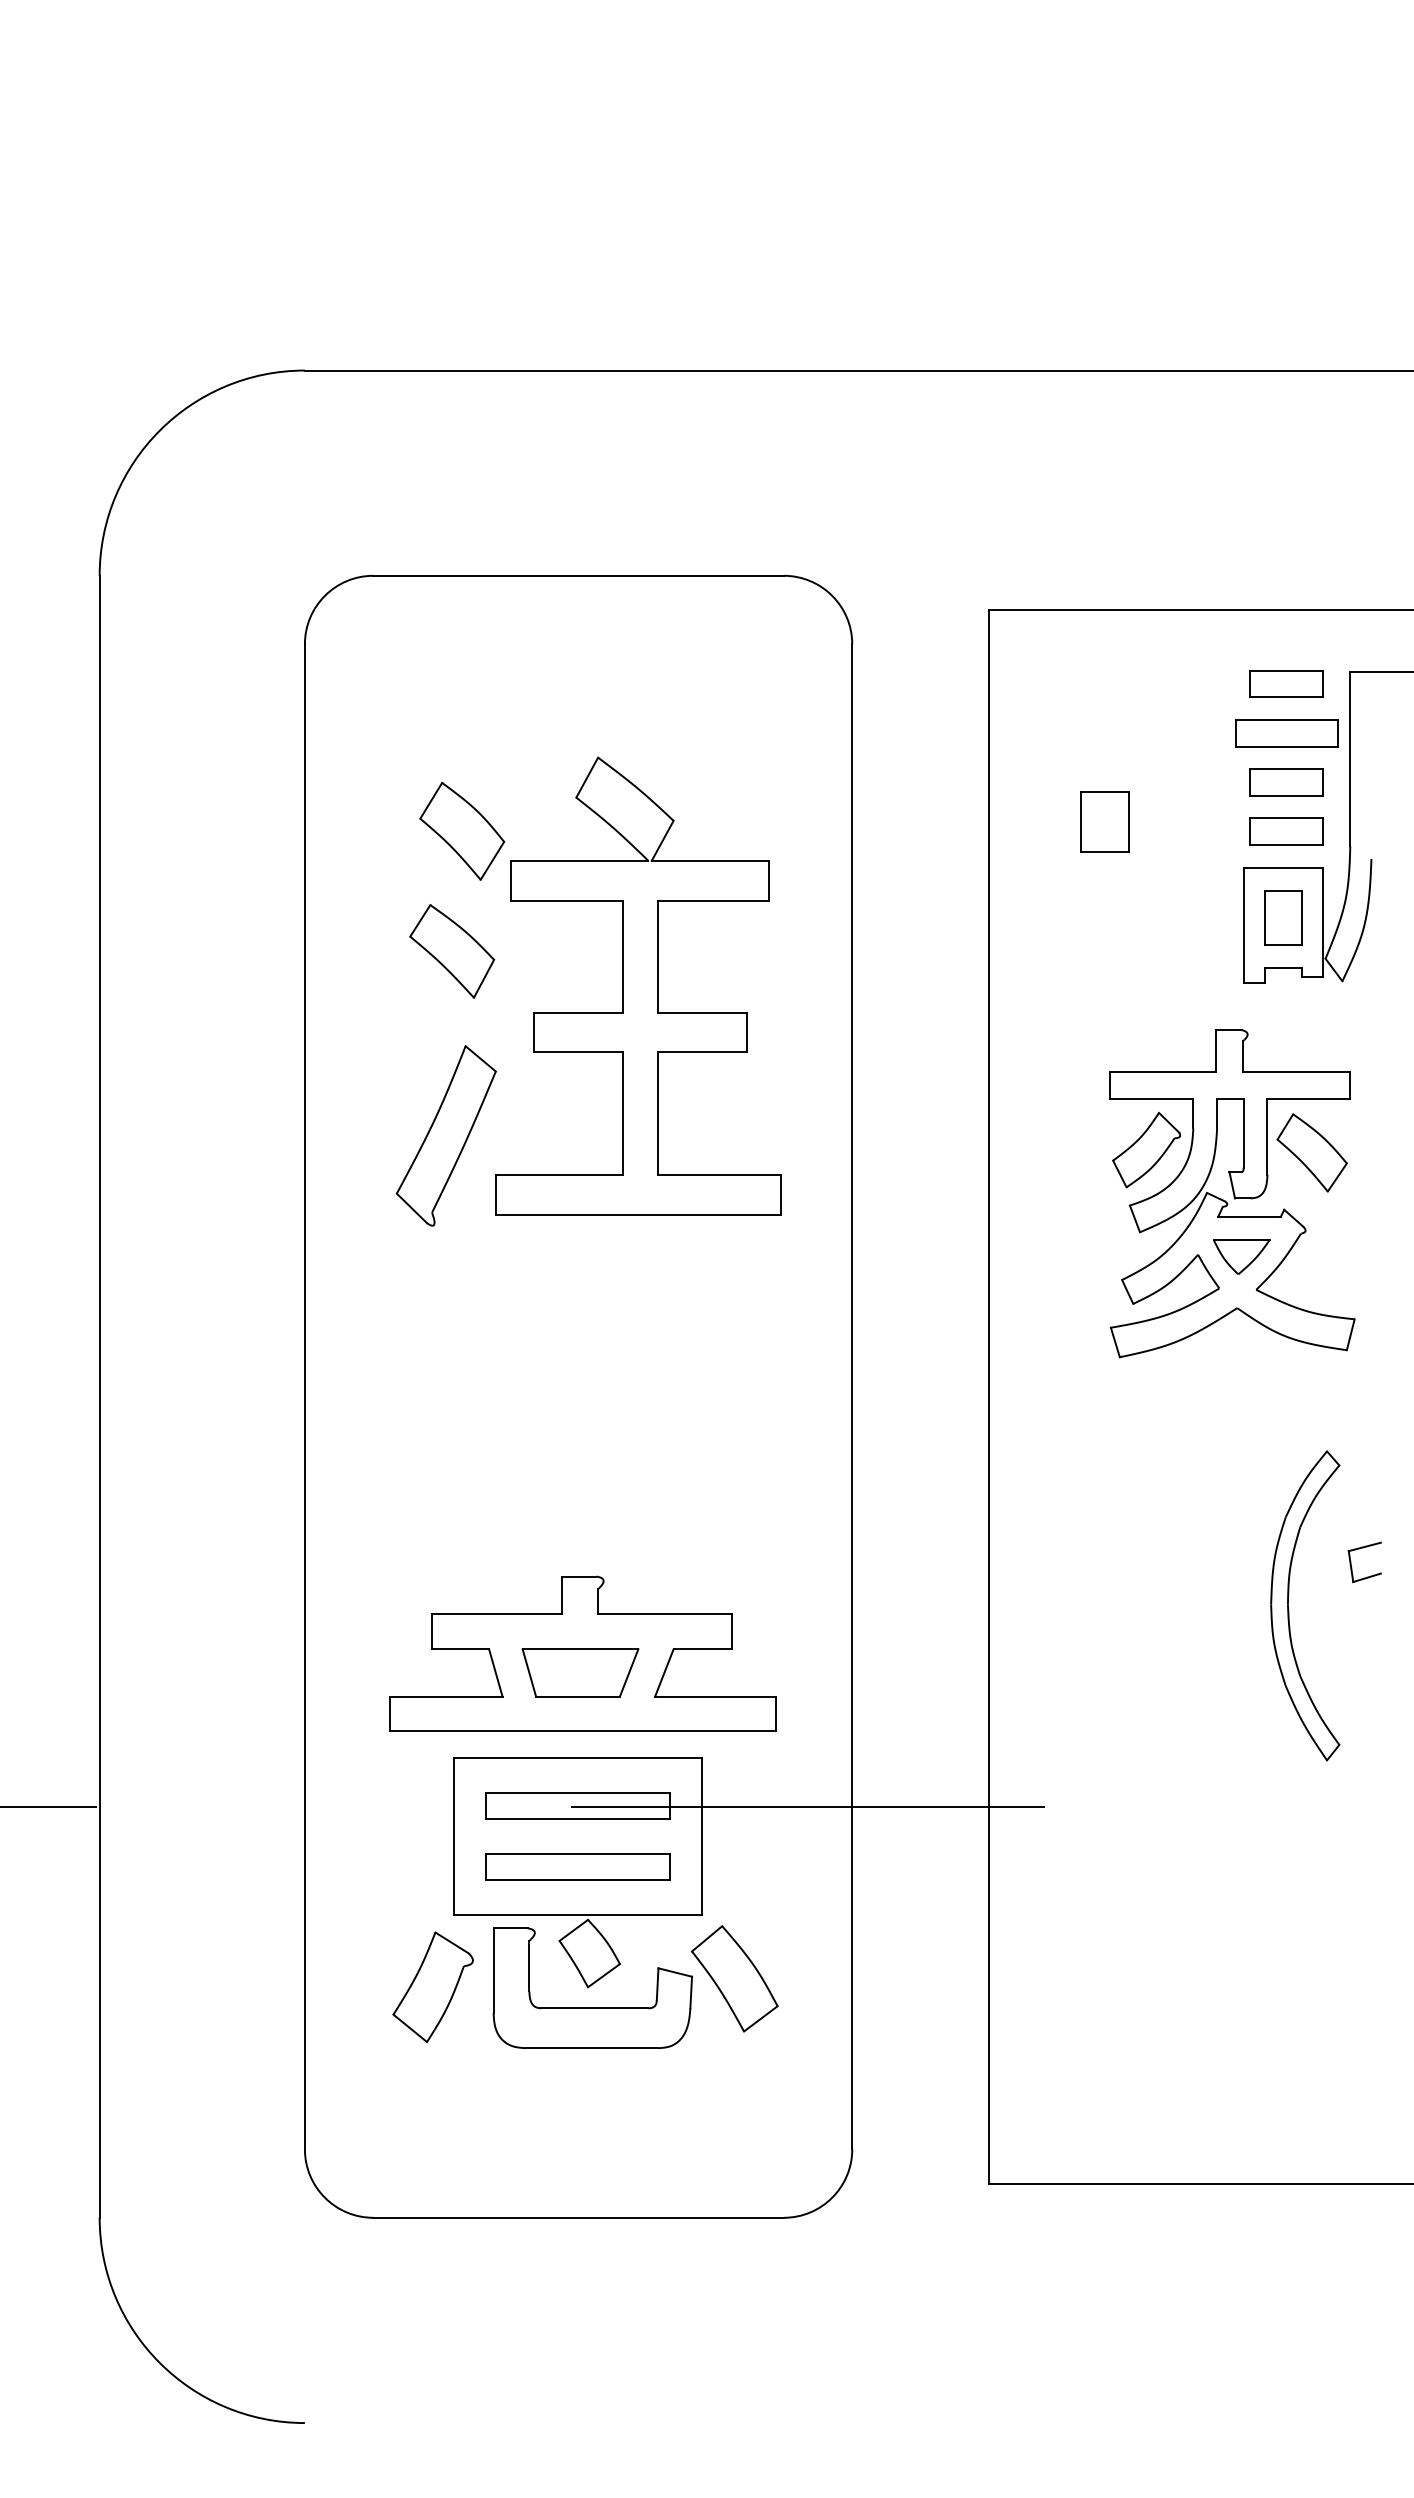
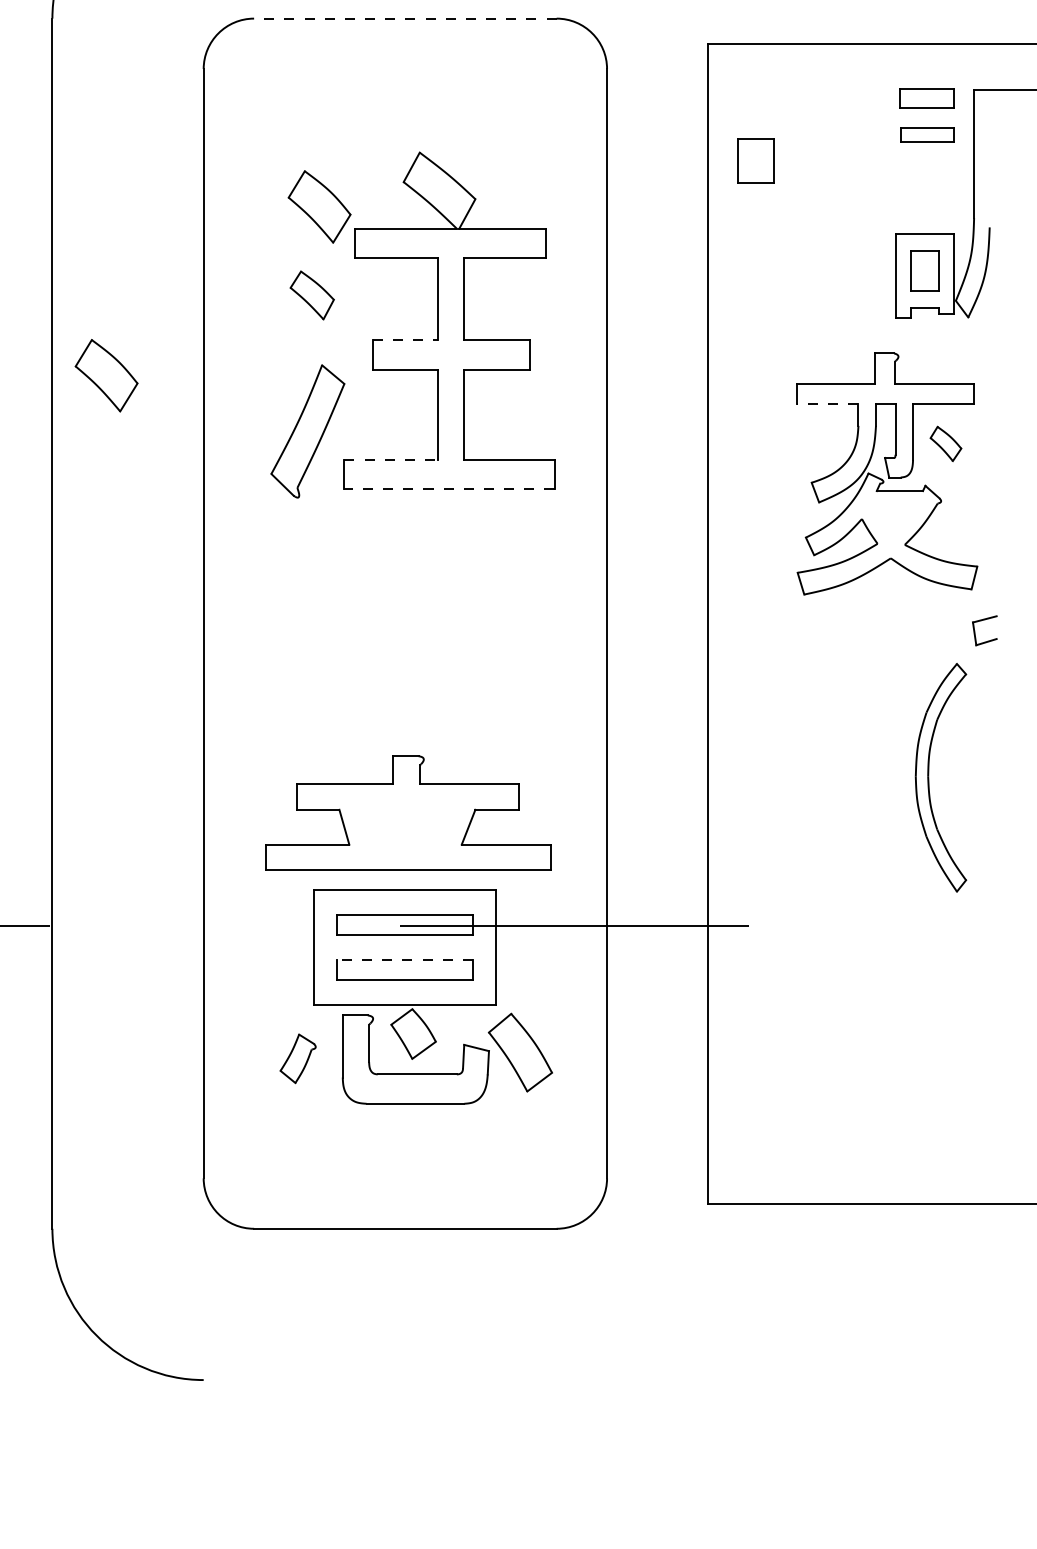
line: (578, 575) -> (405, 18), solid -> dashed
part: (1286, 733) -> (927, 134), size x0.7
part: (1286, 782) -> (927, 170), removed
part: (1104, 821) -> (755, 160), moved
part: (1286, 831) -> (927, 207), removed
part: (452, 951) -> (312, 295), size x0.7
line: (579, 1012) -> (406, 340), solid -> dashed
part: (173, 1060) -> (106, 375), added
line: (1151, 1098) -> (827, 403), solid -> dashed
part: (1146, 1150) -> (823, 442), removed
part: (1311, 1152) -> (945, 443), size x0.6
line: (559, 1174) -> (391, 459), solid -> dashed
line: (638, 1214) -> (449, 489), solid -> dashed
part: (1241, 1256) -> (893, 520), removed
part: (1351, 1562) -> (975, 630), moved
part: (580, 1672) -> (406, 826), removed
line: (577, 1853) -> (404, 960), solid -> dashed
part: (432, 1986) -> (297, 1058), size x0.6

